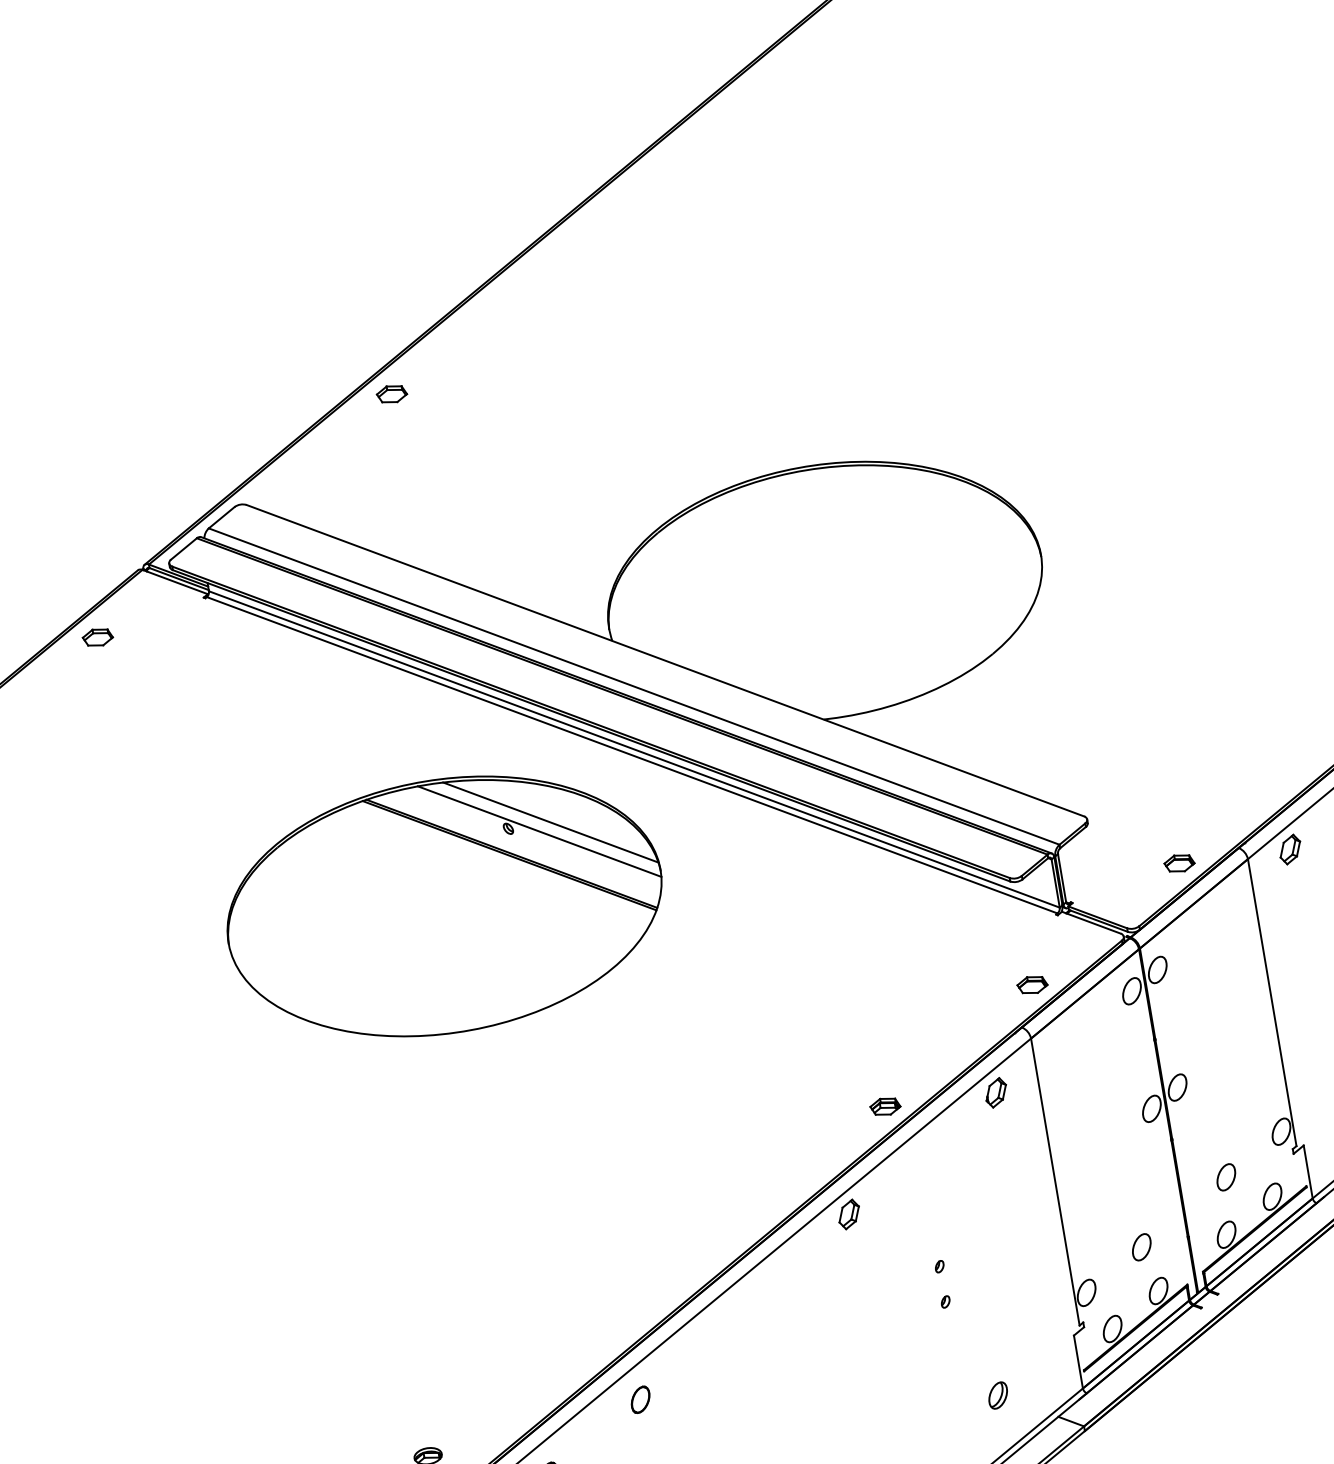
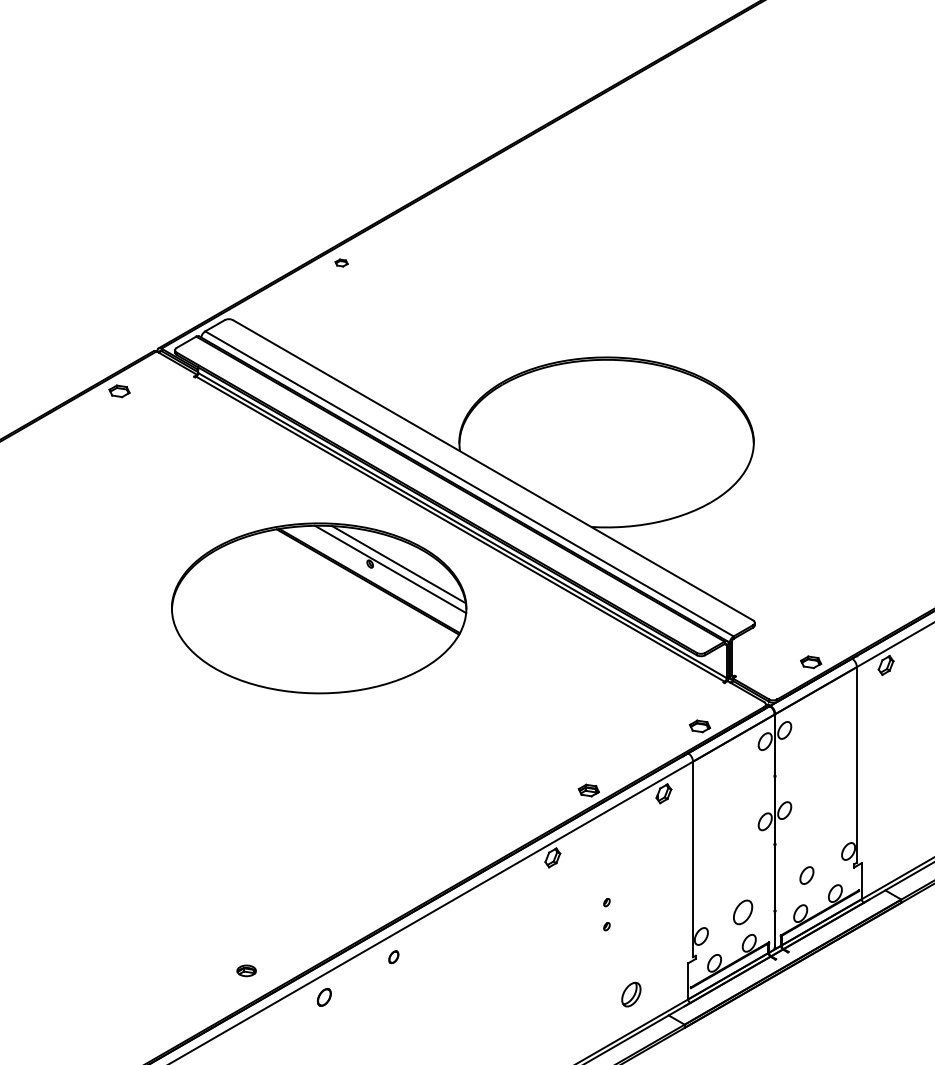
part: (391, 393) -> (341, 262), size x0.6
part: (1140, 1247) -> (742, 912), size x1.4
part: (997, 1395) -> (630, 994), size x1.4
part: (639, 1398) -> (393, 956), size x0.7

